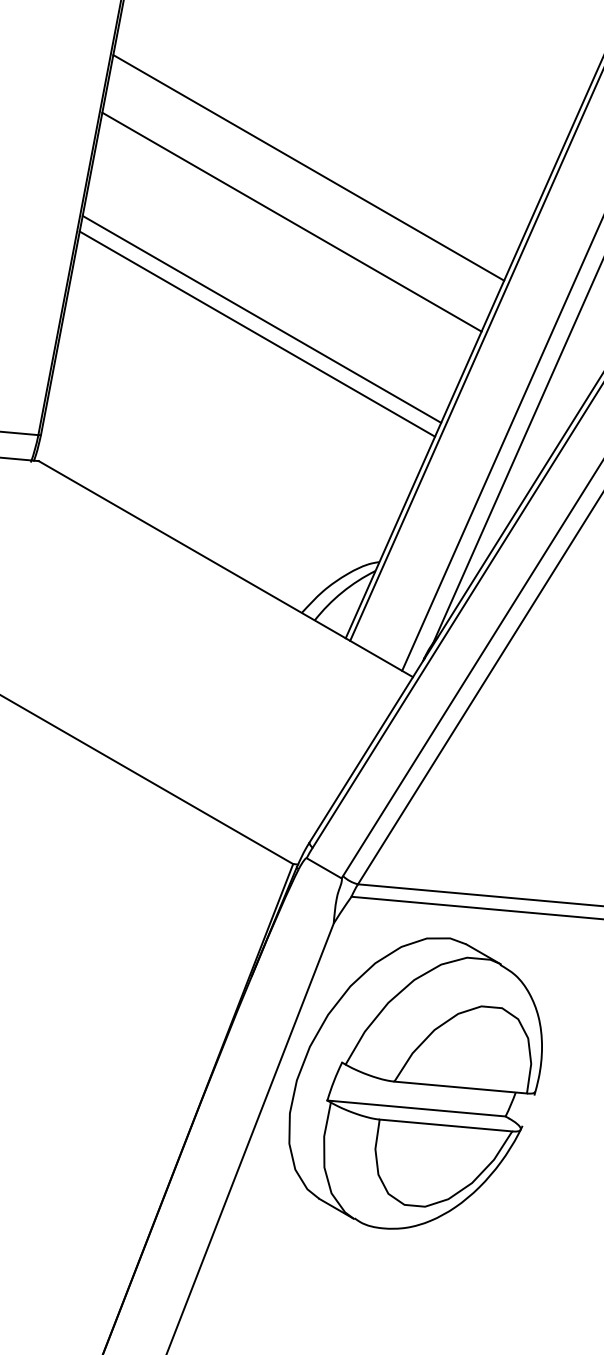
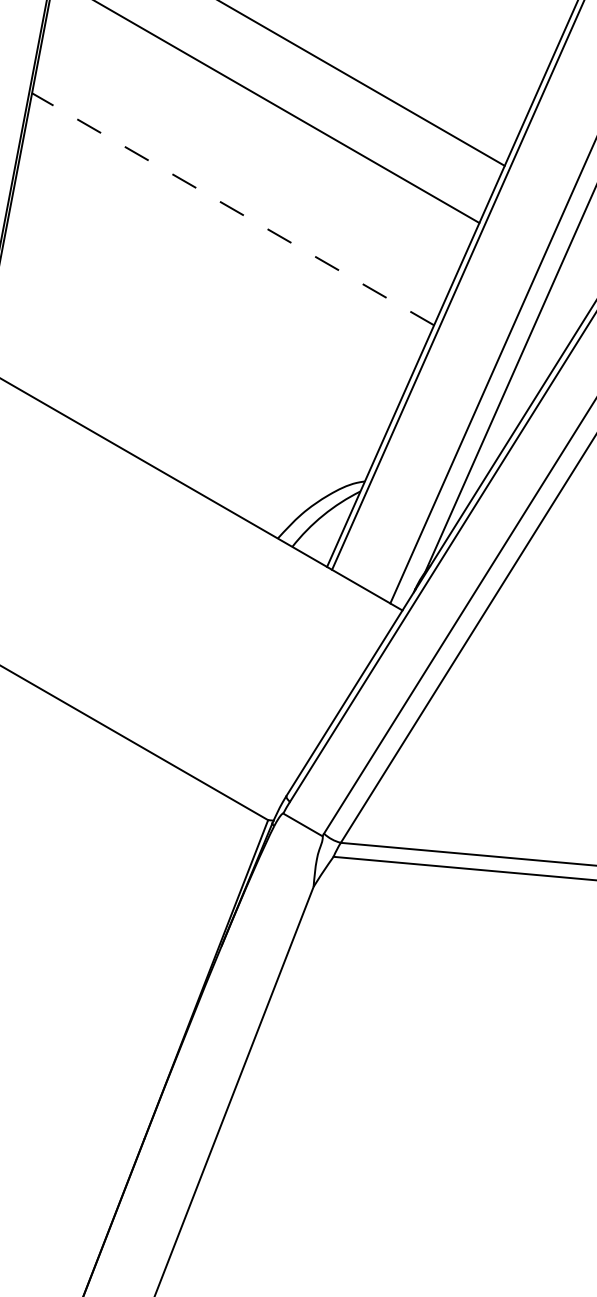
line: (261, 319) -> (232, 209), solid -> dashed
line: (257, 333) -> (228, 225), removed
part: (415, 1083) -> (405, 1066), removed

